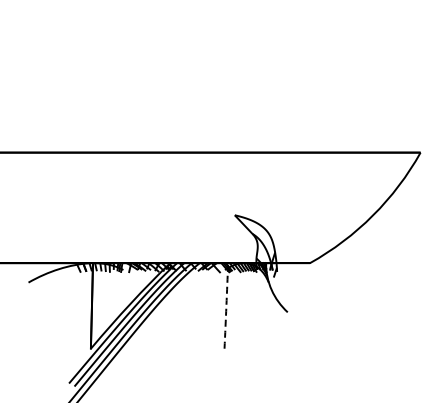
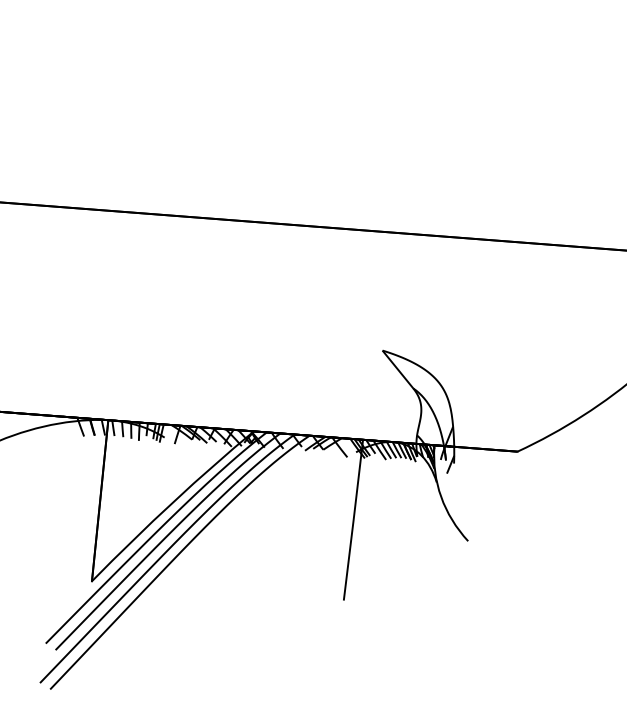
arc: (226, 305) -> (353, 519), dashed -> solid

